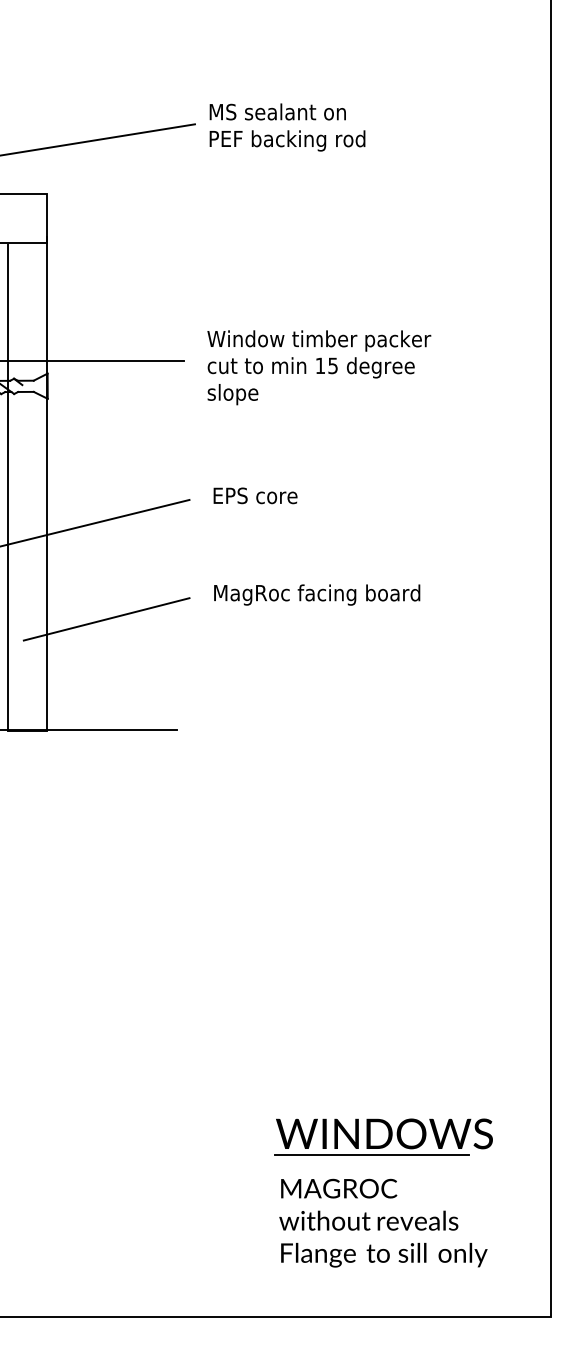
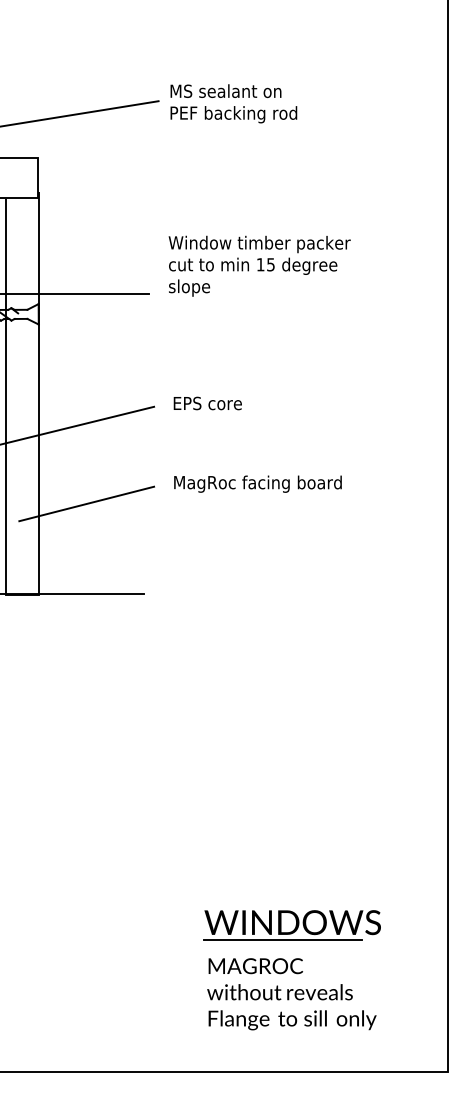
text: (319, 366) -> (259, 265), moved
part: (382, 1137) -> (291, 925), moved
text: (382, 1223) -> (291, 994), moved

